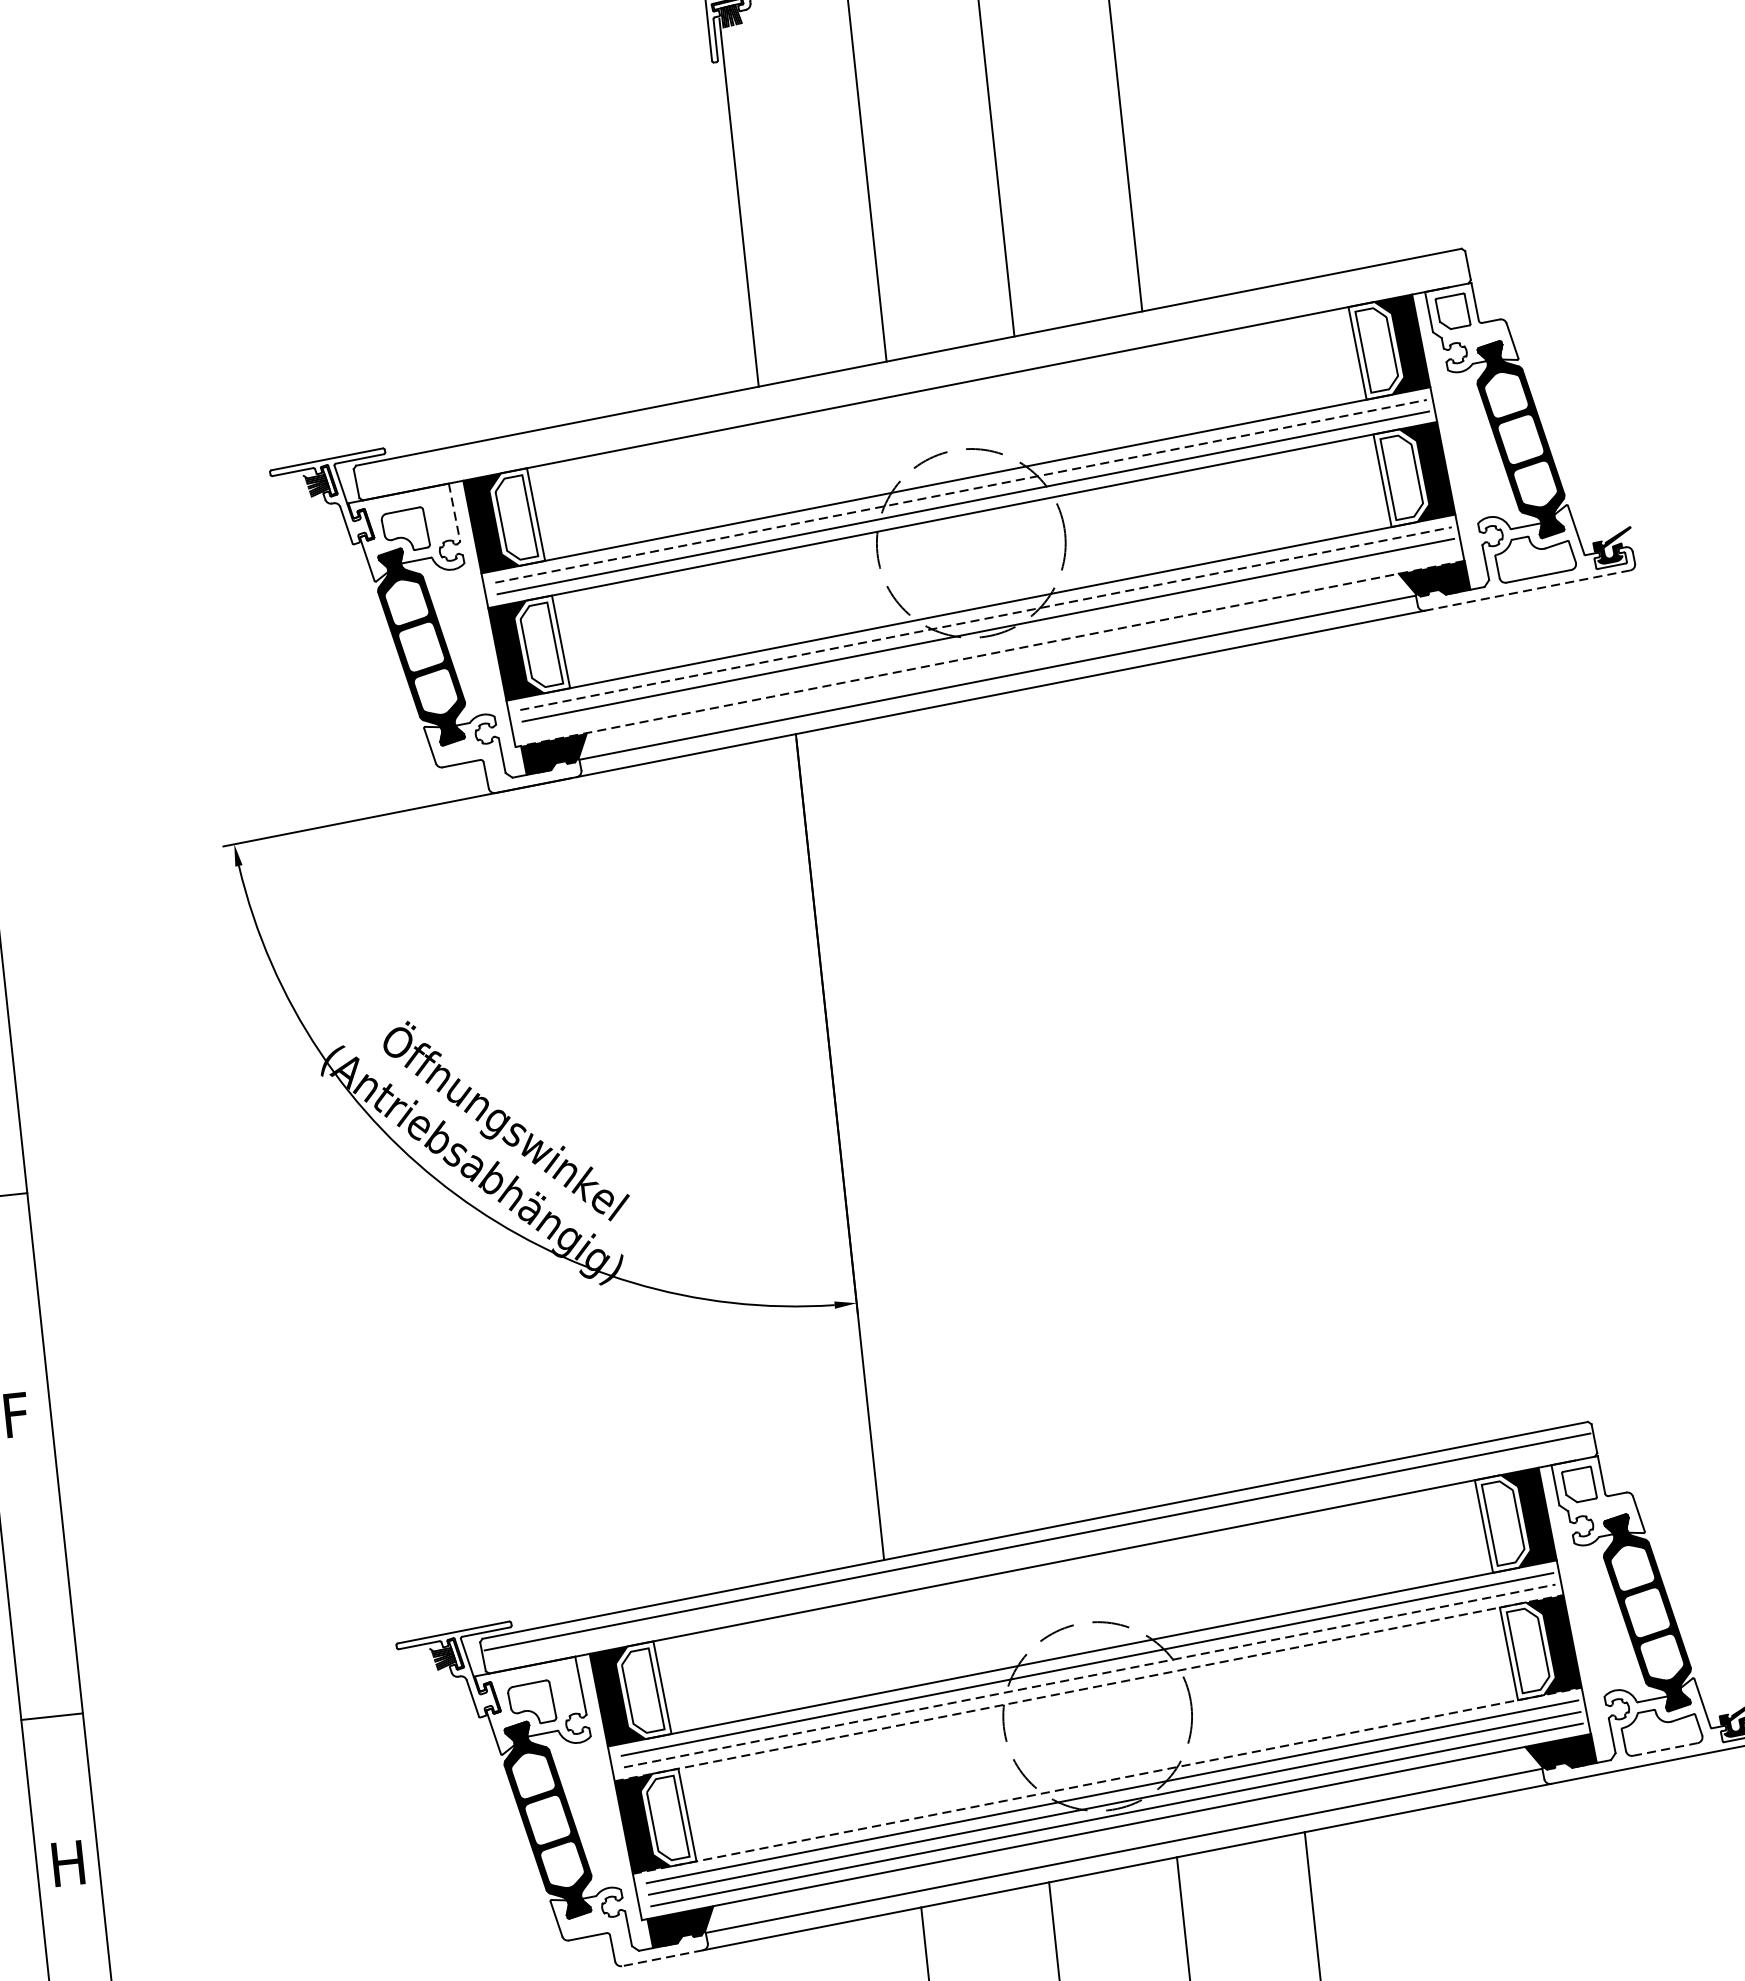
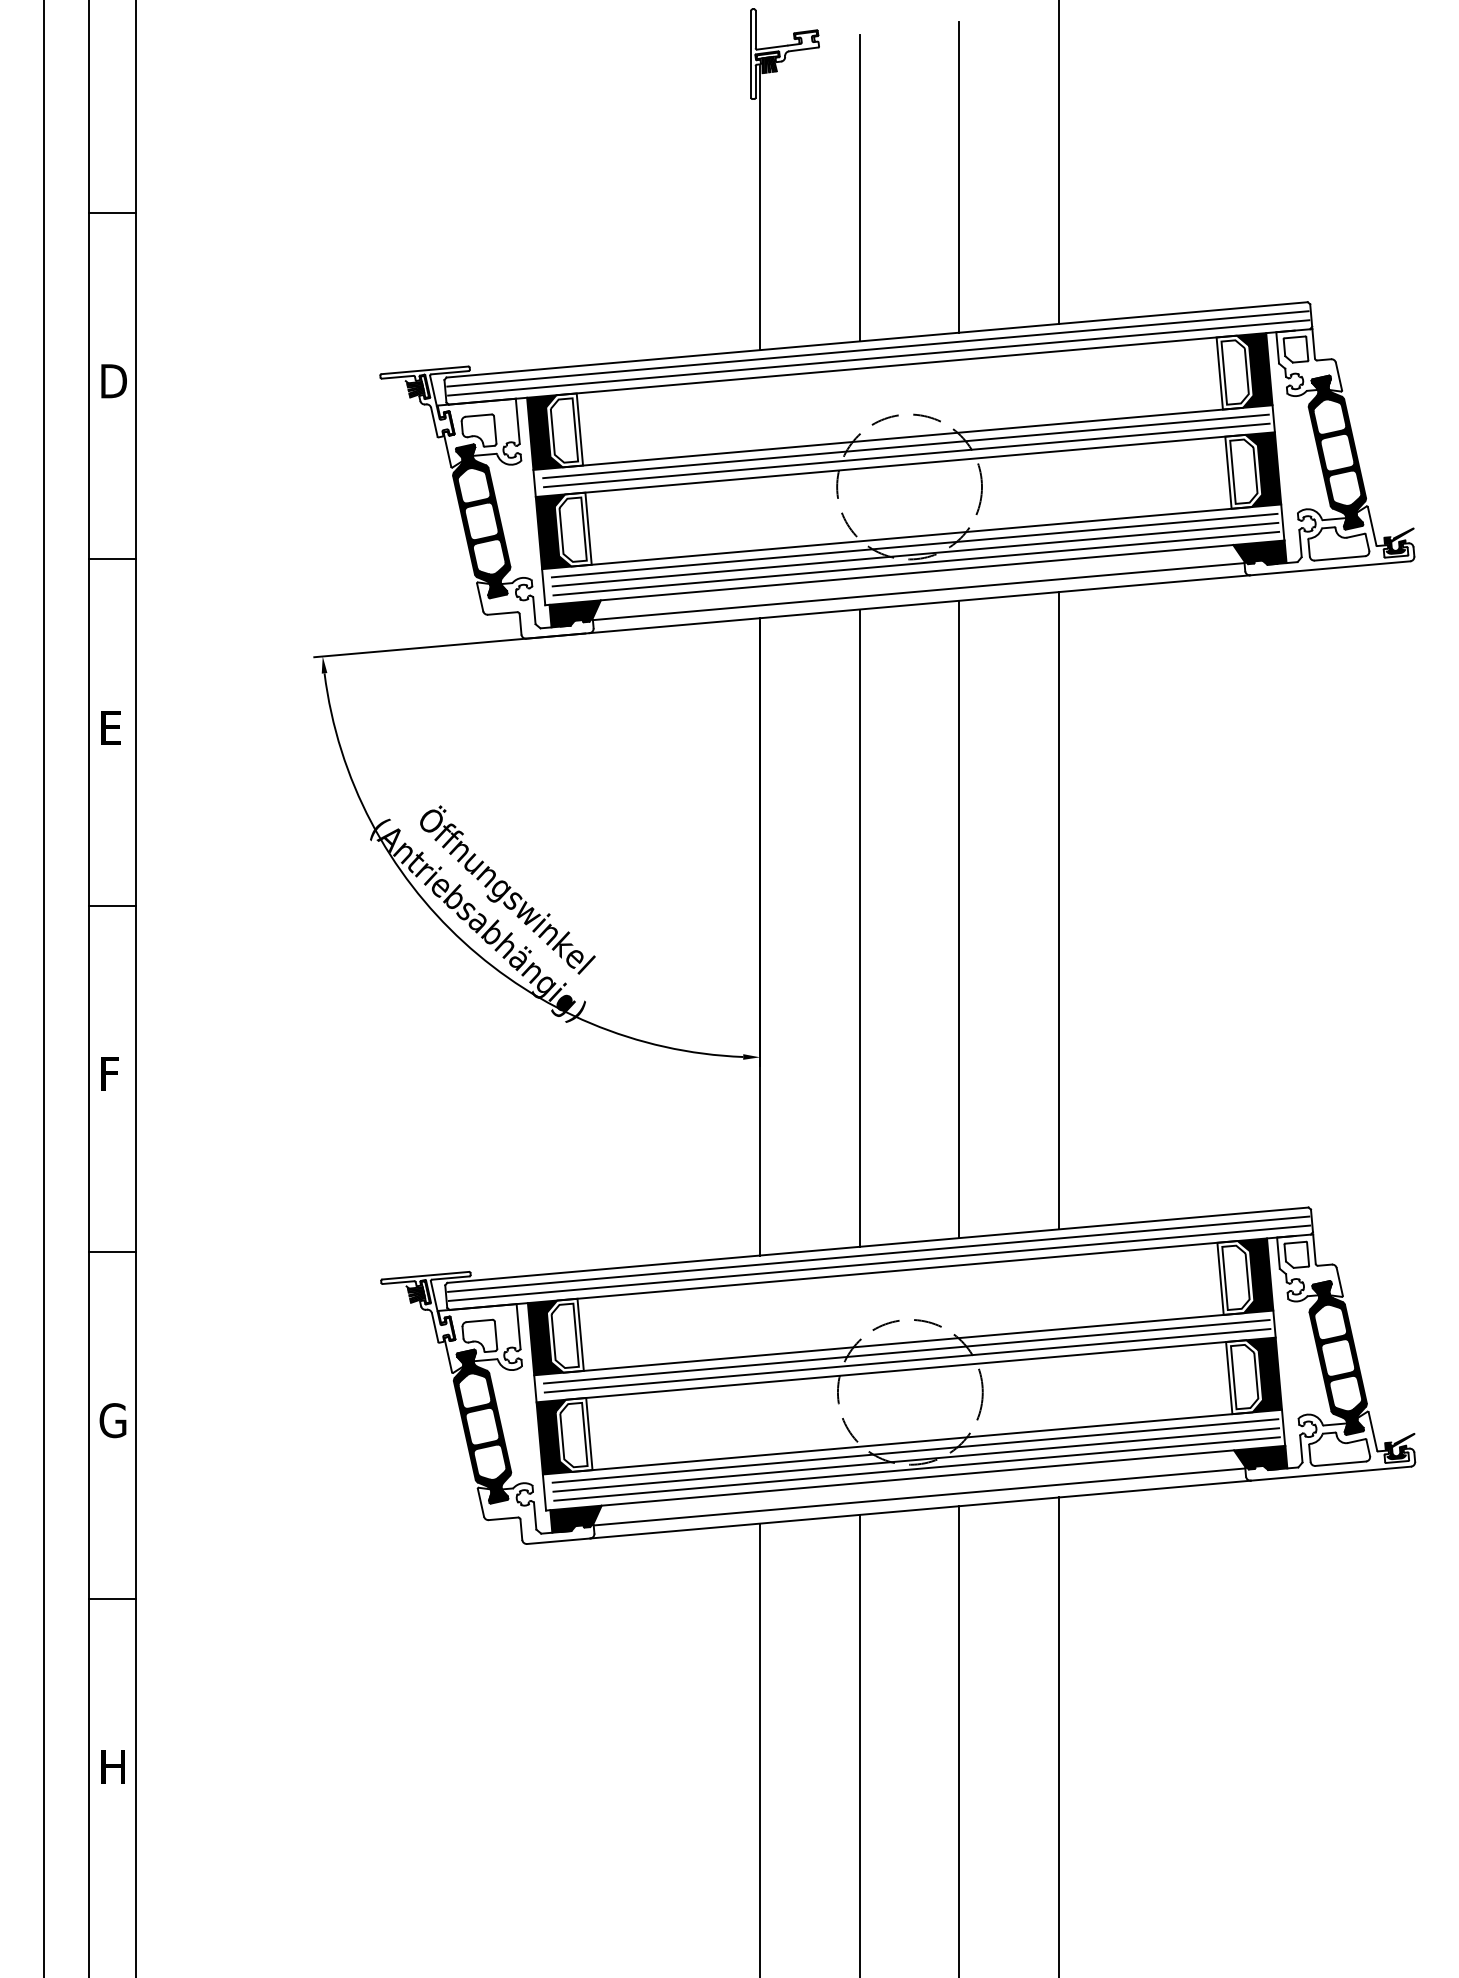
line: (910, 368) -> (877, 348), added
line: (913, 379) -> (878, 357), added
line: (961, 491) -> (906, 446), dashed -> solid
line: (454, 512) -> (517, 421), dashed -> solid
line: (1526, 590) -> (1329, 568), dashed -> solid
line: (987, 618) -> (915, 545), dashed -> solid
line: (990, 641) -> (916, 563), added
line: (989, 653) -> (914, 572), dashed -> solid
line: (1222, 1071) -> (1058, 910), added
line: (1095, 1096) -> (959, 919), added
line: (967, 1121) -> (859, 927), added
line: (1039, 1552) -> (879, 1262), added
line: (1090, 1675) -> (908, 1360), dashed -> solid
line: (1089, 1687) -> (906, 1369), dashed -> solid
line: (51, 1717) -> (112, 1252), moved
line: (1666, 1749) -> (1341, 1463), dashed -> solid
line: (1107, 1781) -> (912, 1442), dashed -> solid
text: (67, 1863) -> (112, 1420), H -> G
line: (662, 1958) -> (558, 1541), dashed -> solid

